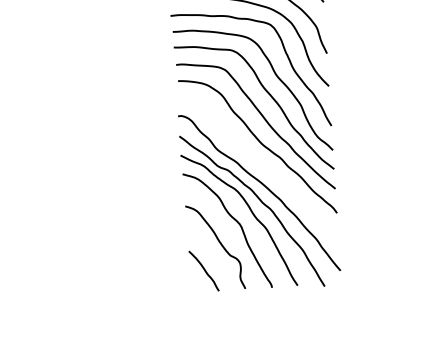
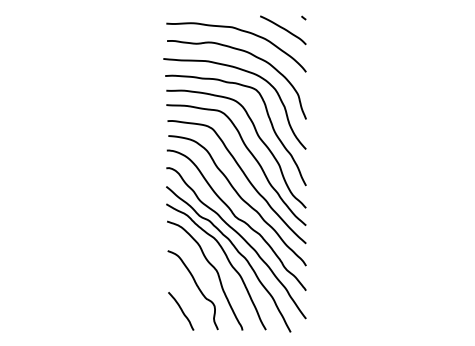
curve: (257, 166) -> (236, 218), added

